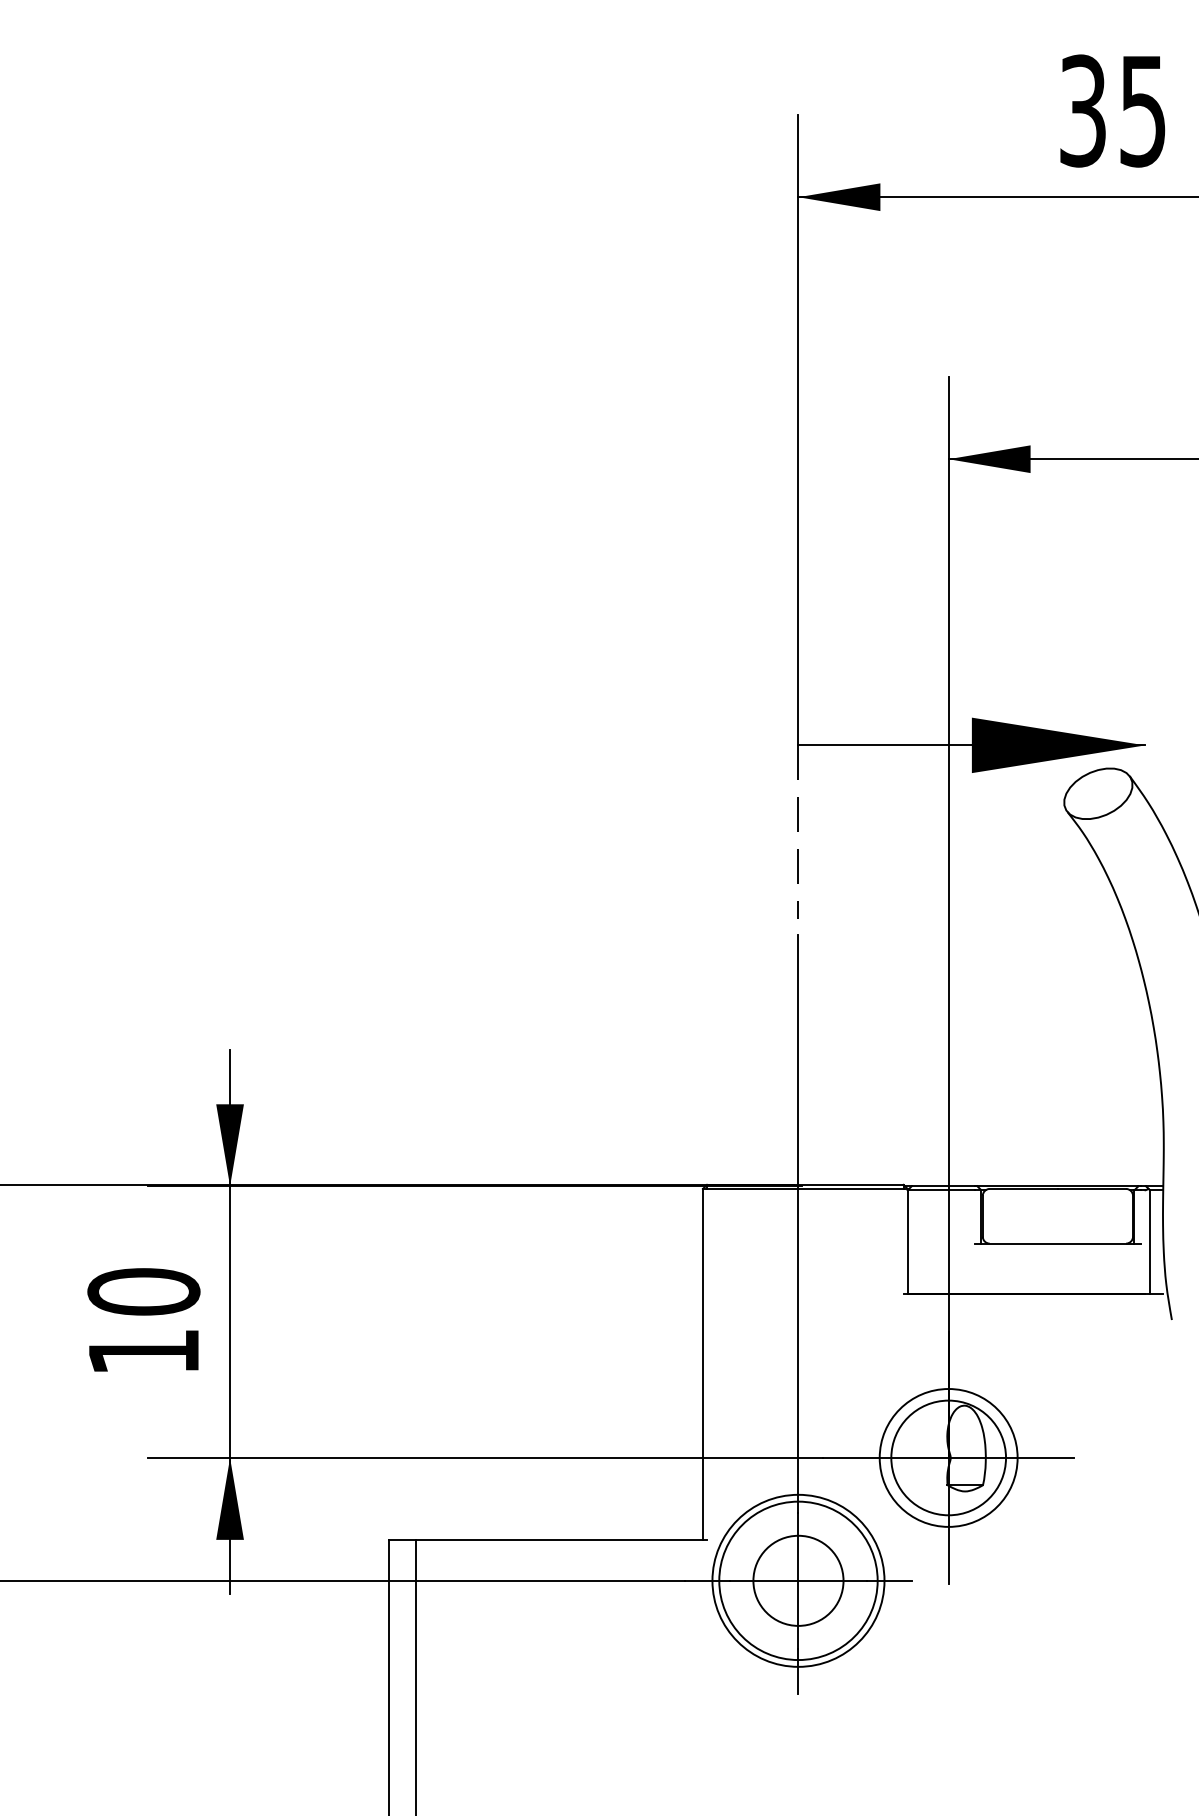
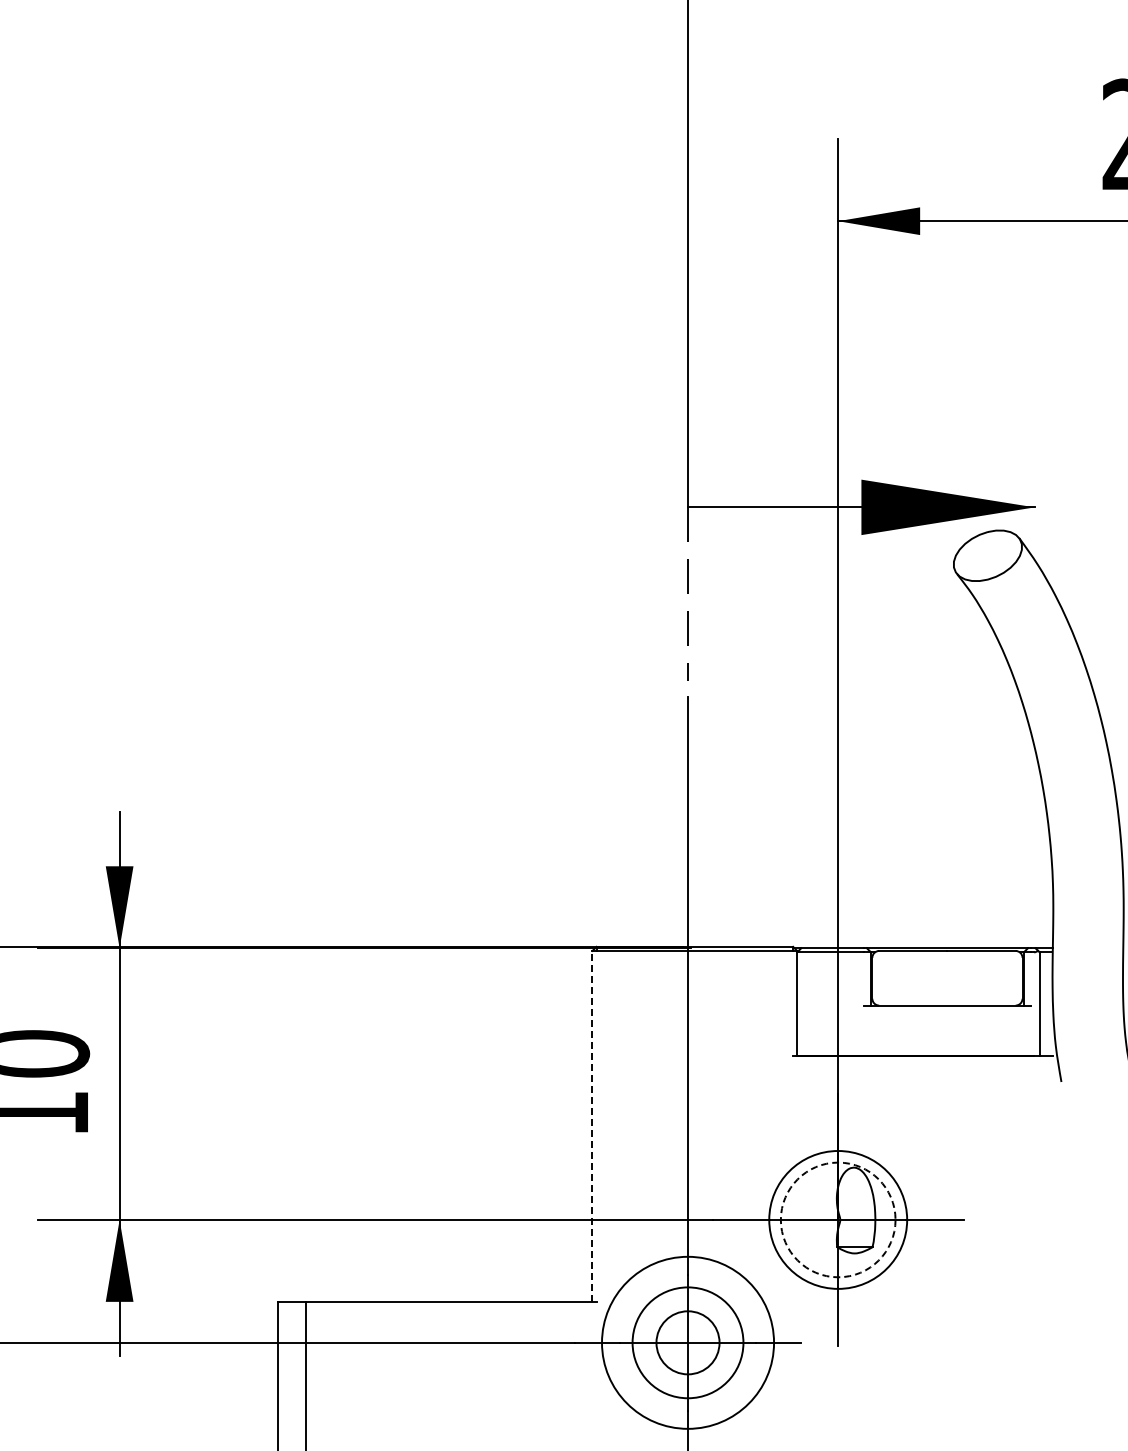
line: (702, 1363) -> (592, 1125), solid -> dashed
circle: (948, 1457) -> (838, 1219), solid -> dashed
circle: (798, 1580) -> (688, 1342), size x0.7
circle: (798, 1580) -> (688, 1342), size x0.7

